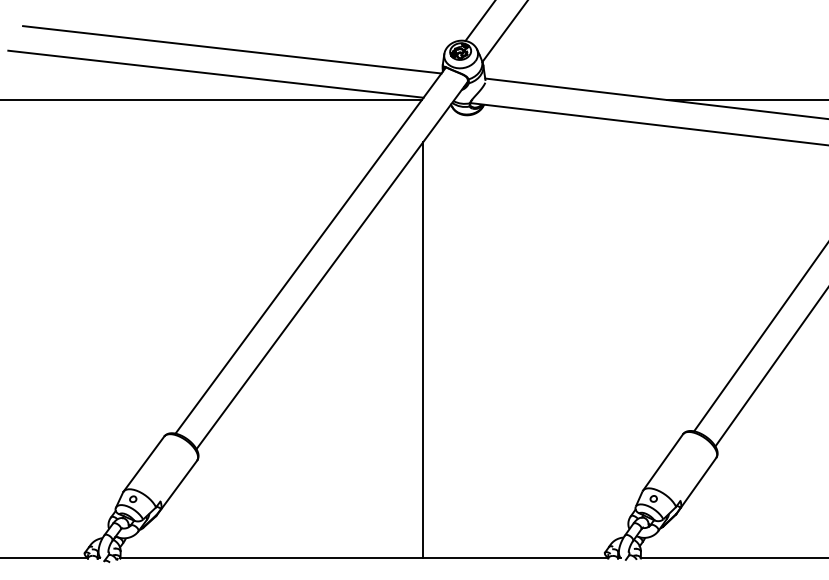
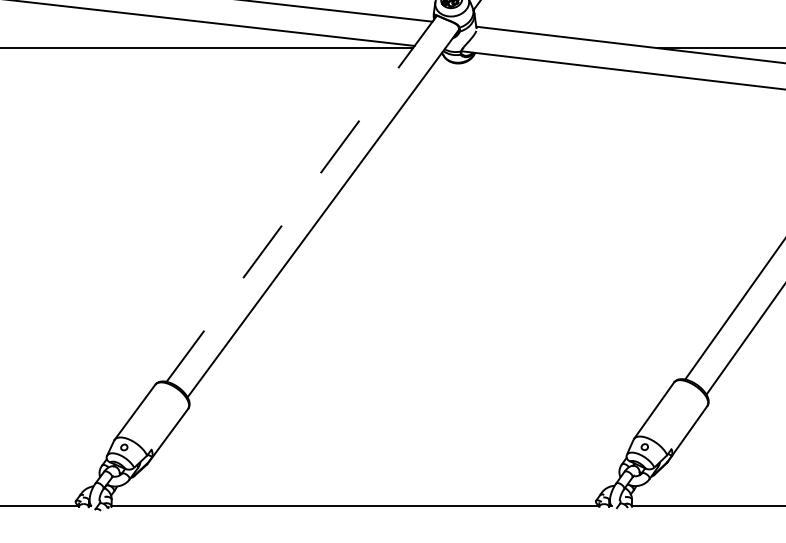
line: (310, 250) -> (301, 198), solid -> dashed
line: (423, 349) -> (414, 297), removed

